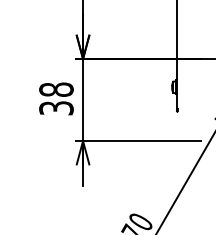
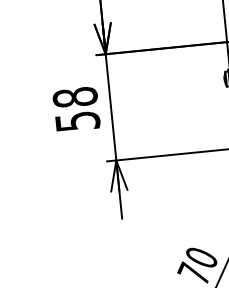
text: (56, 107) -> (77, 120), 38 -> 58

